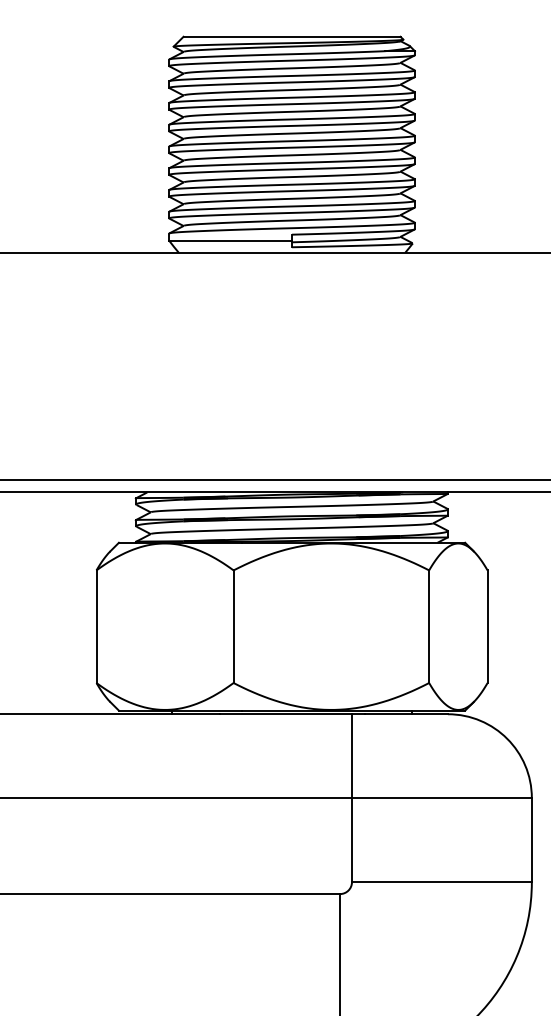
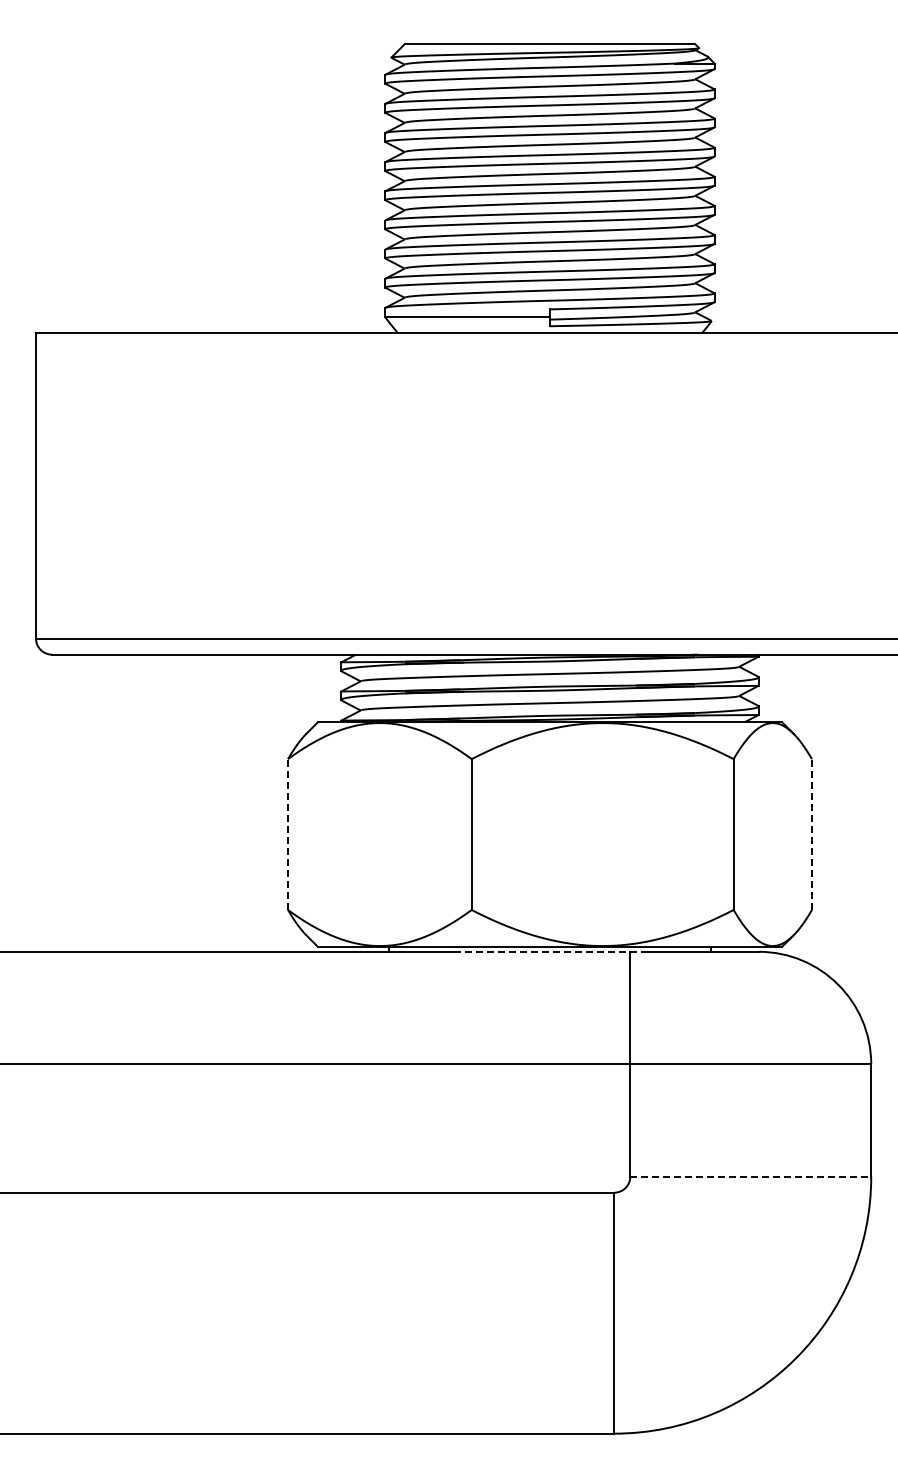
line: (96, 626) -> (288, 834), solid -> dashed
line: (487, 626) -> (811, 834), solid -> dashed
line: (292, 714) -> (550, 951), solid -> dashed
line: (442, 881) -> (751, 1176), solid -> dashed

